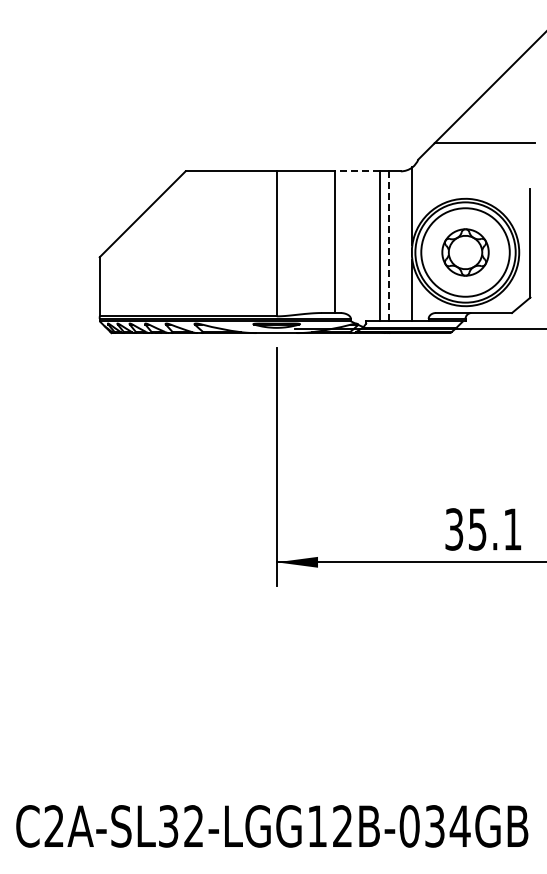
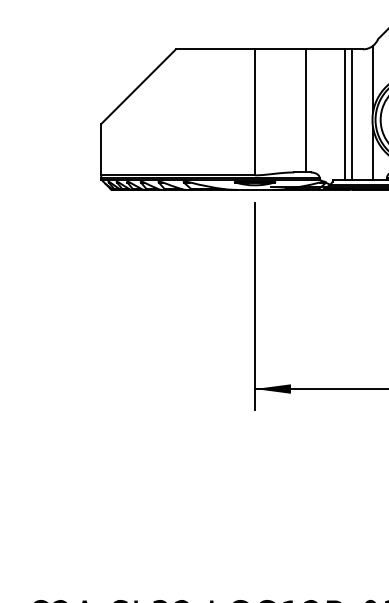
line: (357, 171) -> (325, 49), dashed -> solid
line: (388, 246) -> (352, 114), dashed -> solid

